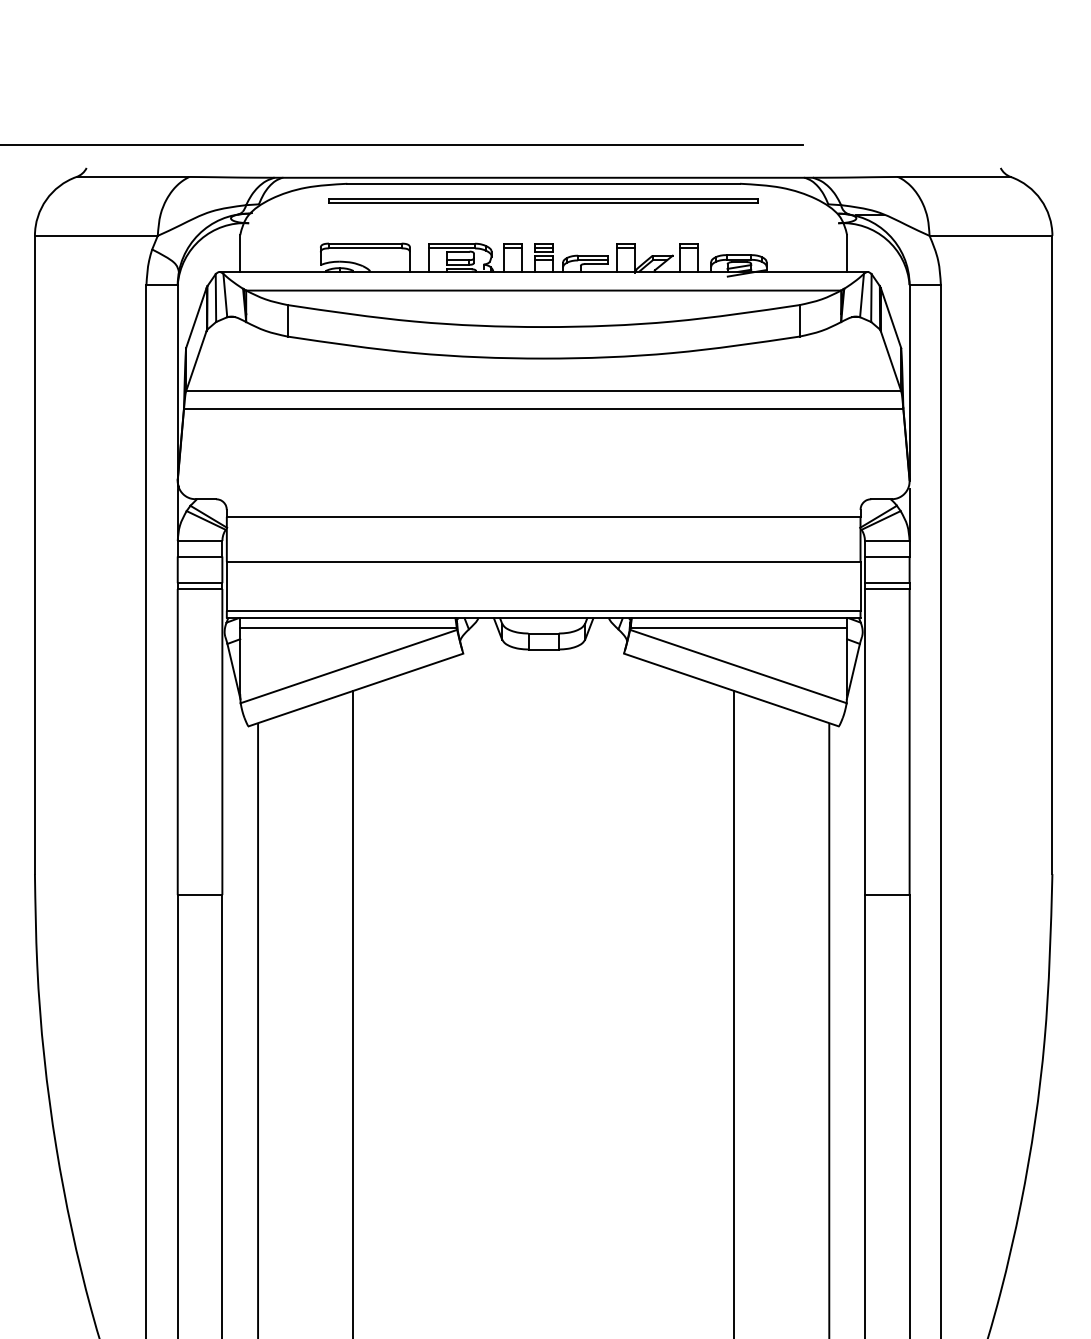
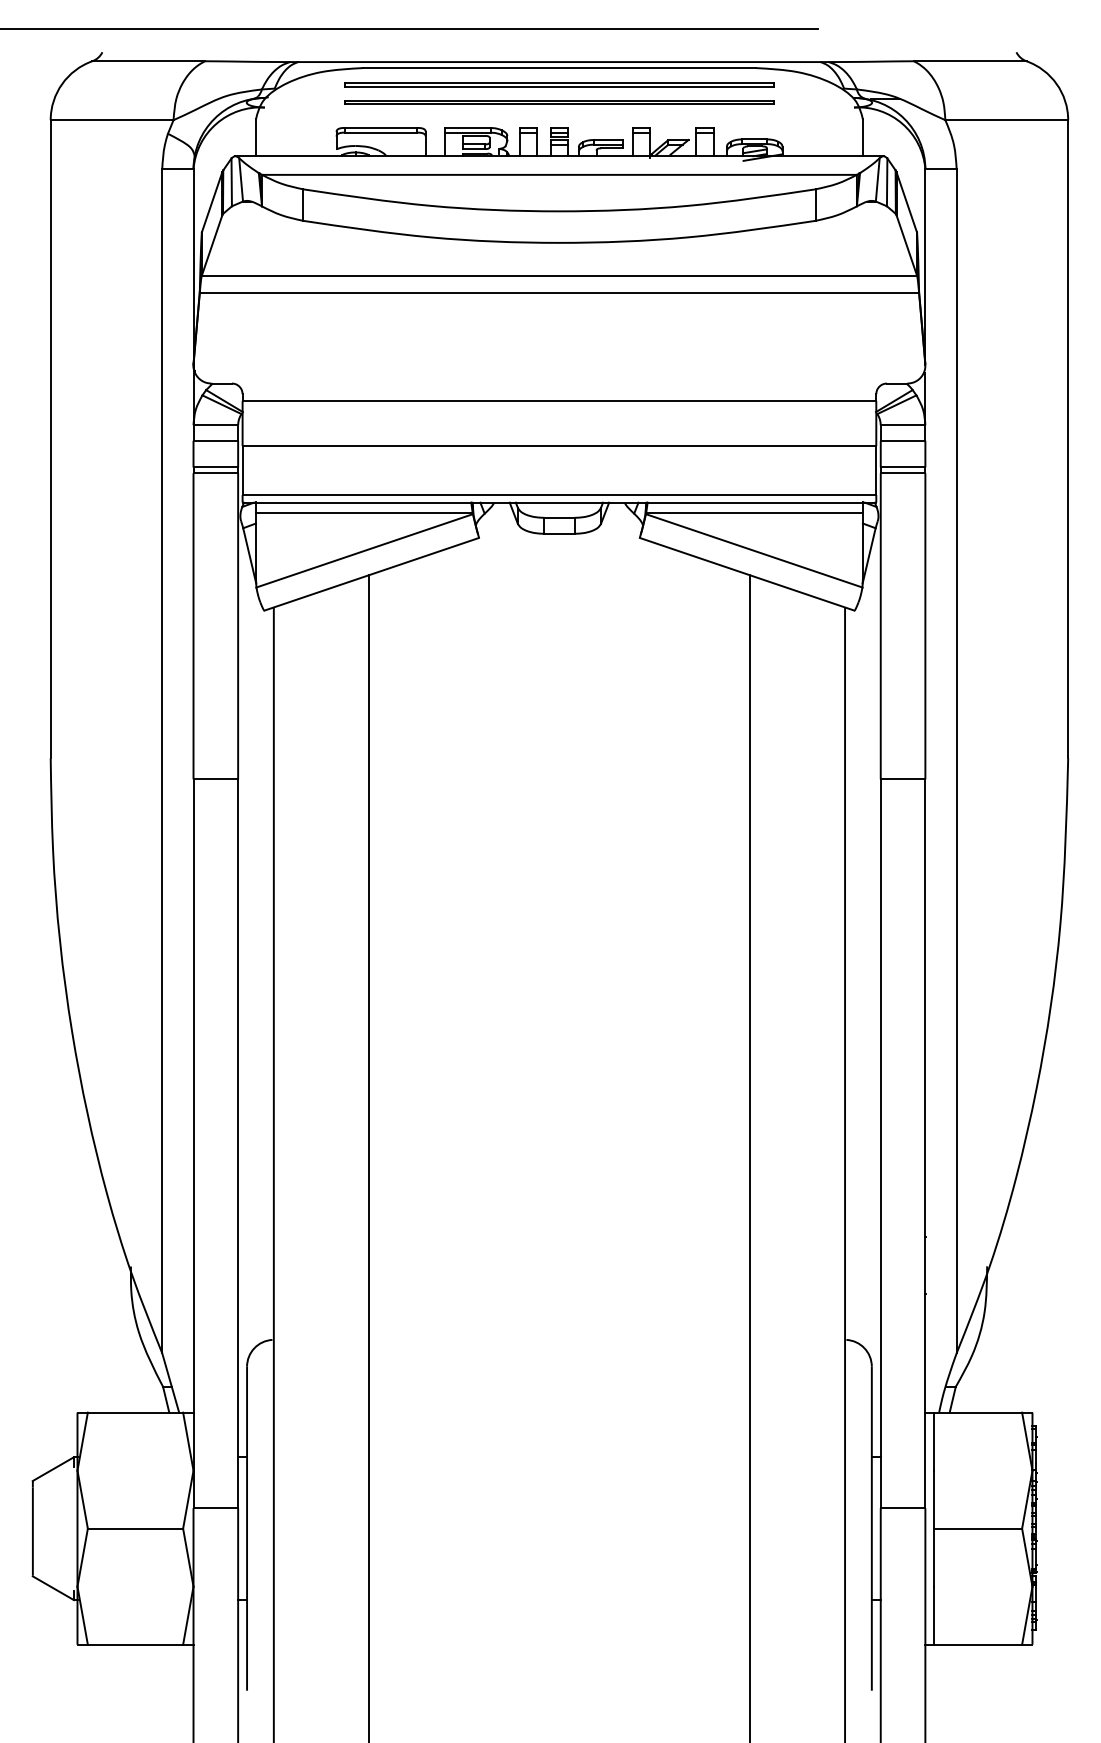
line: (543, 217) -> (559, 101), added

